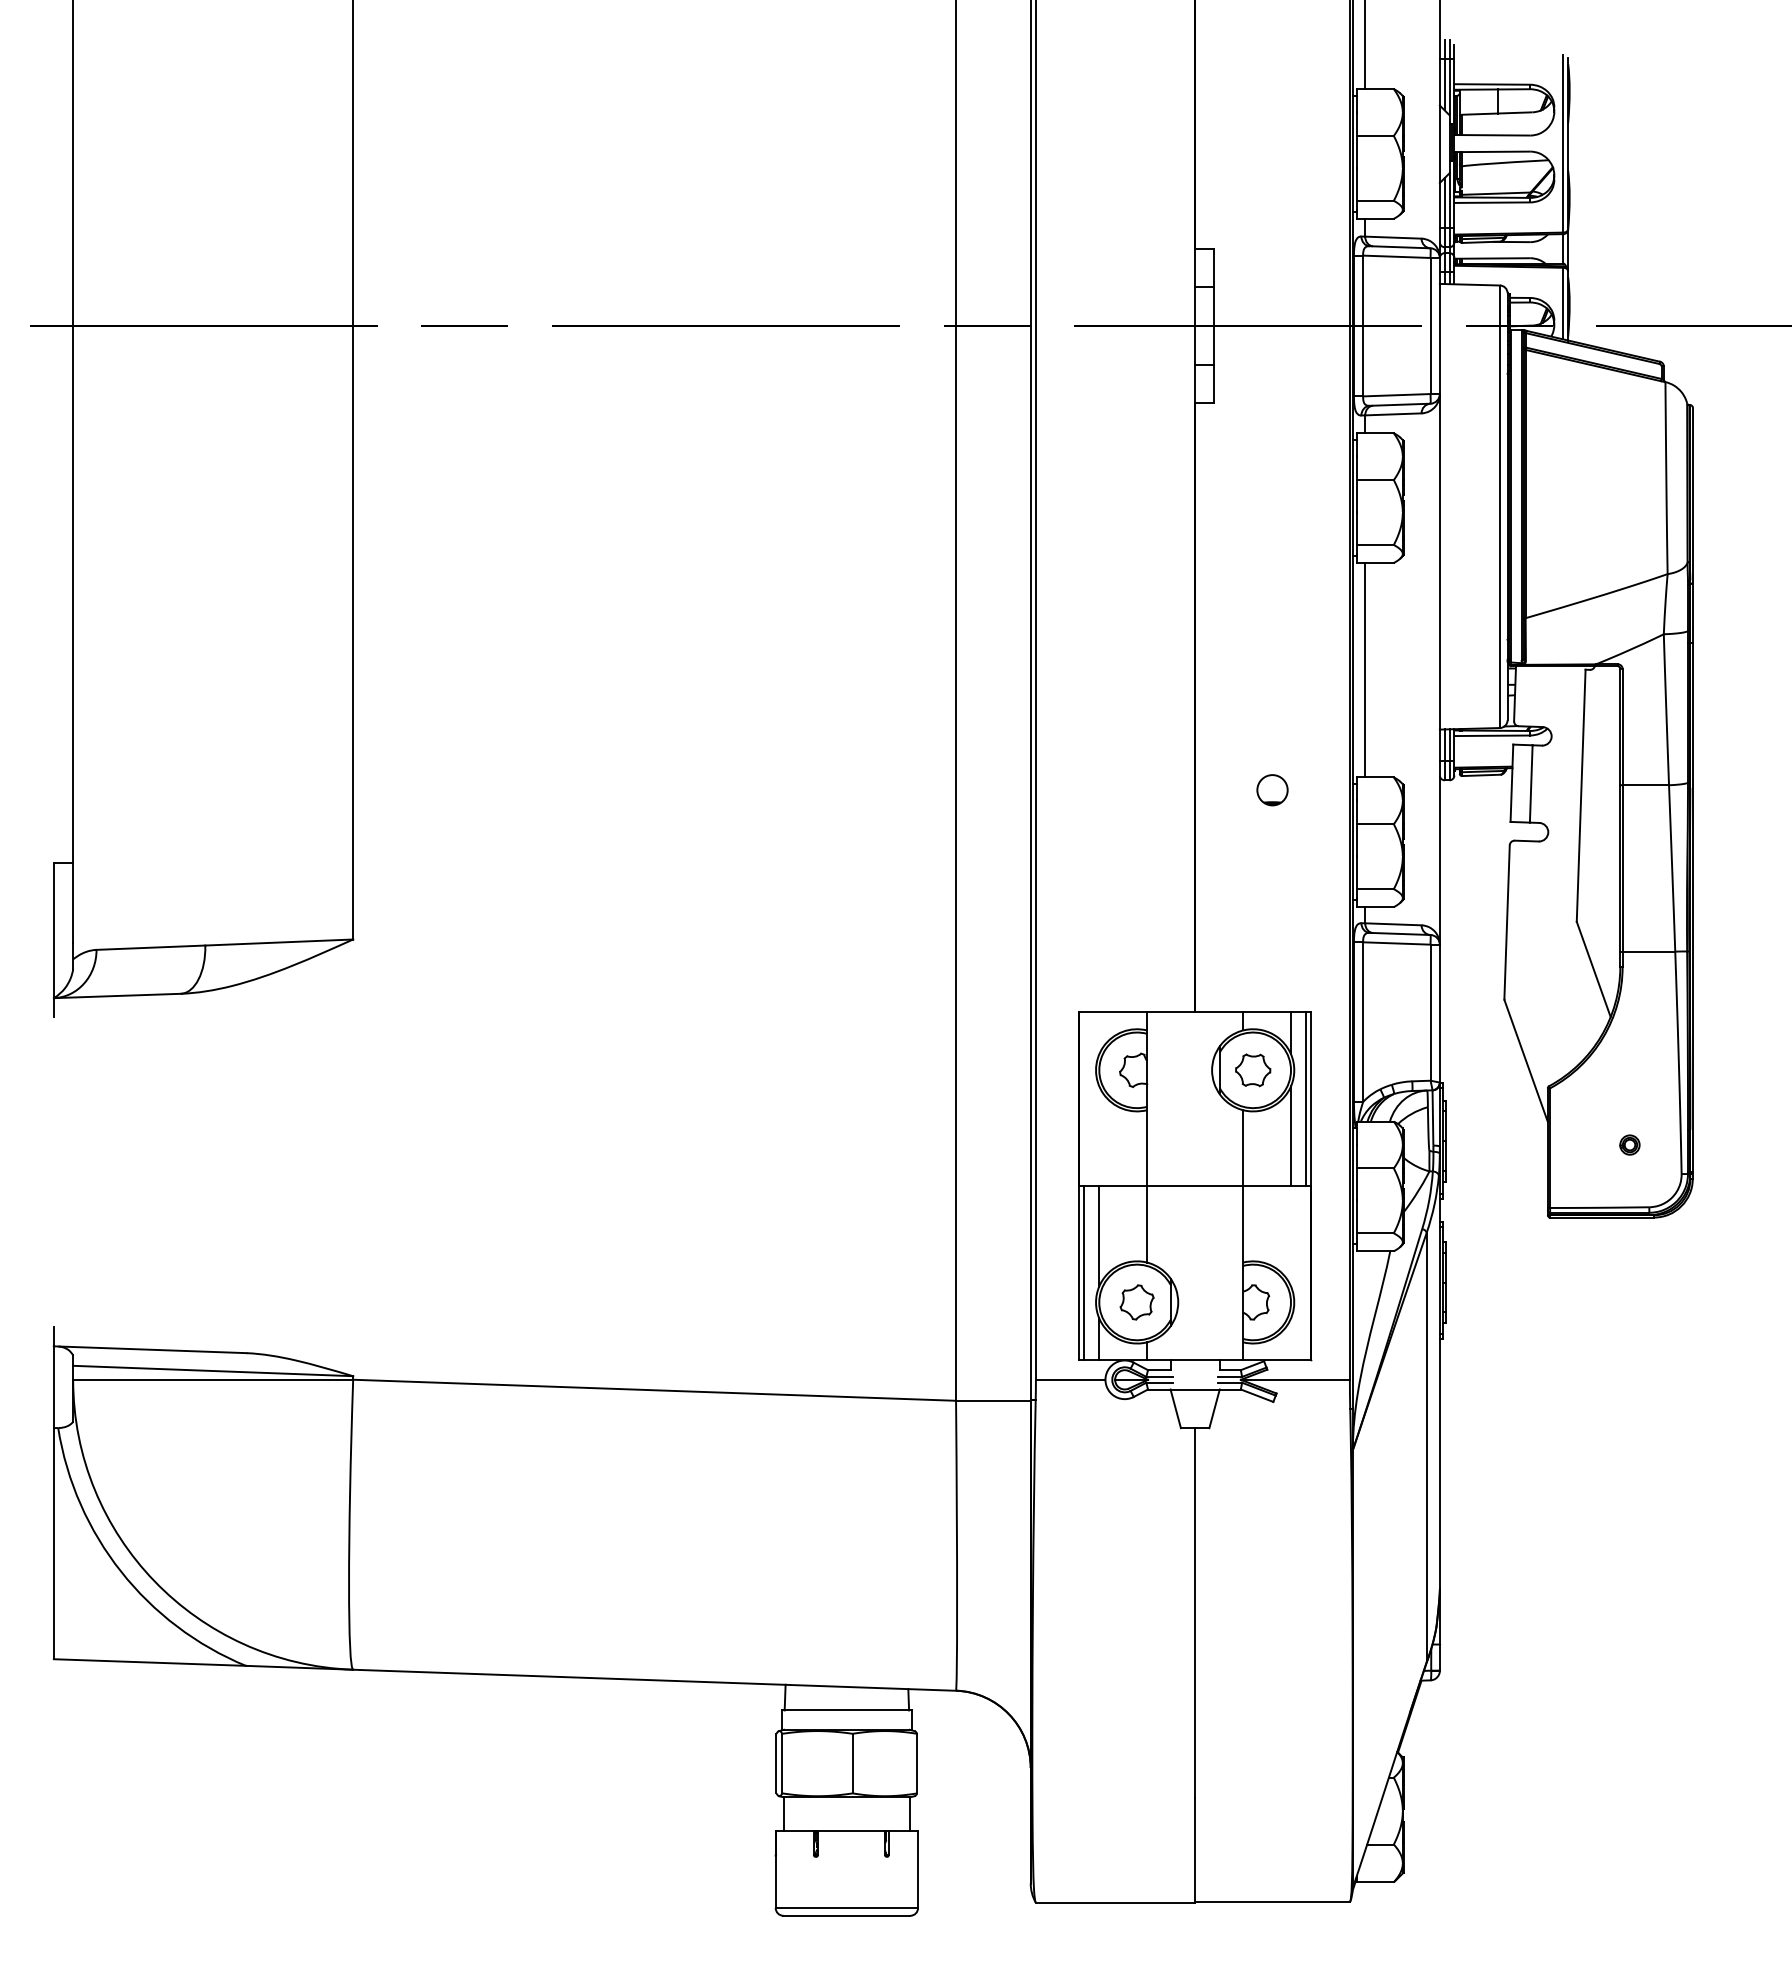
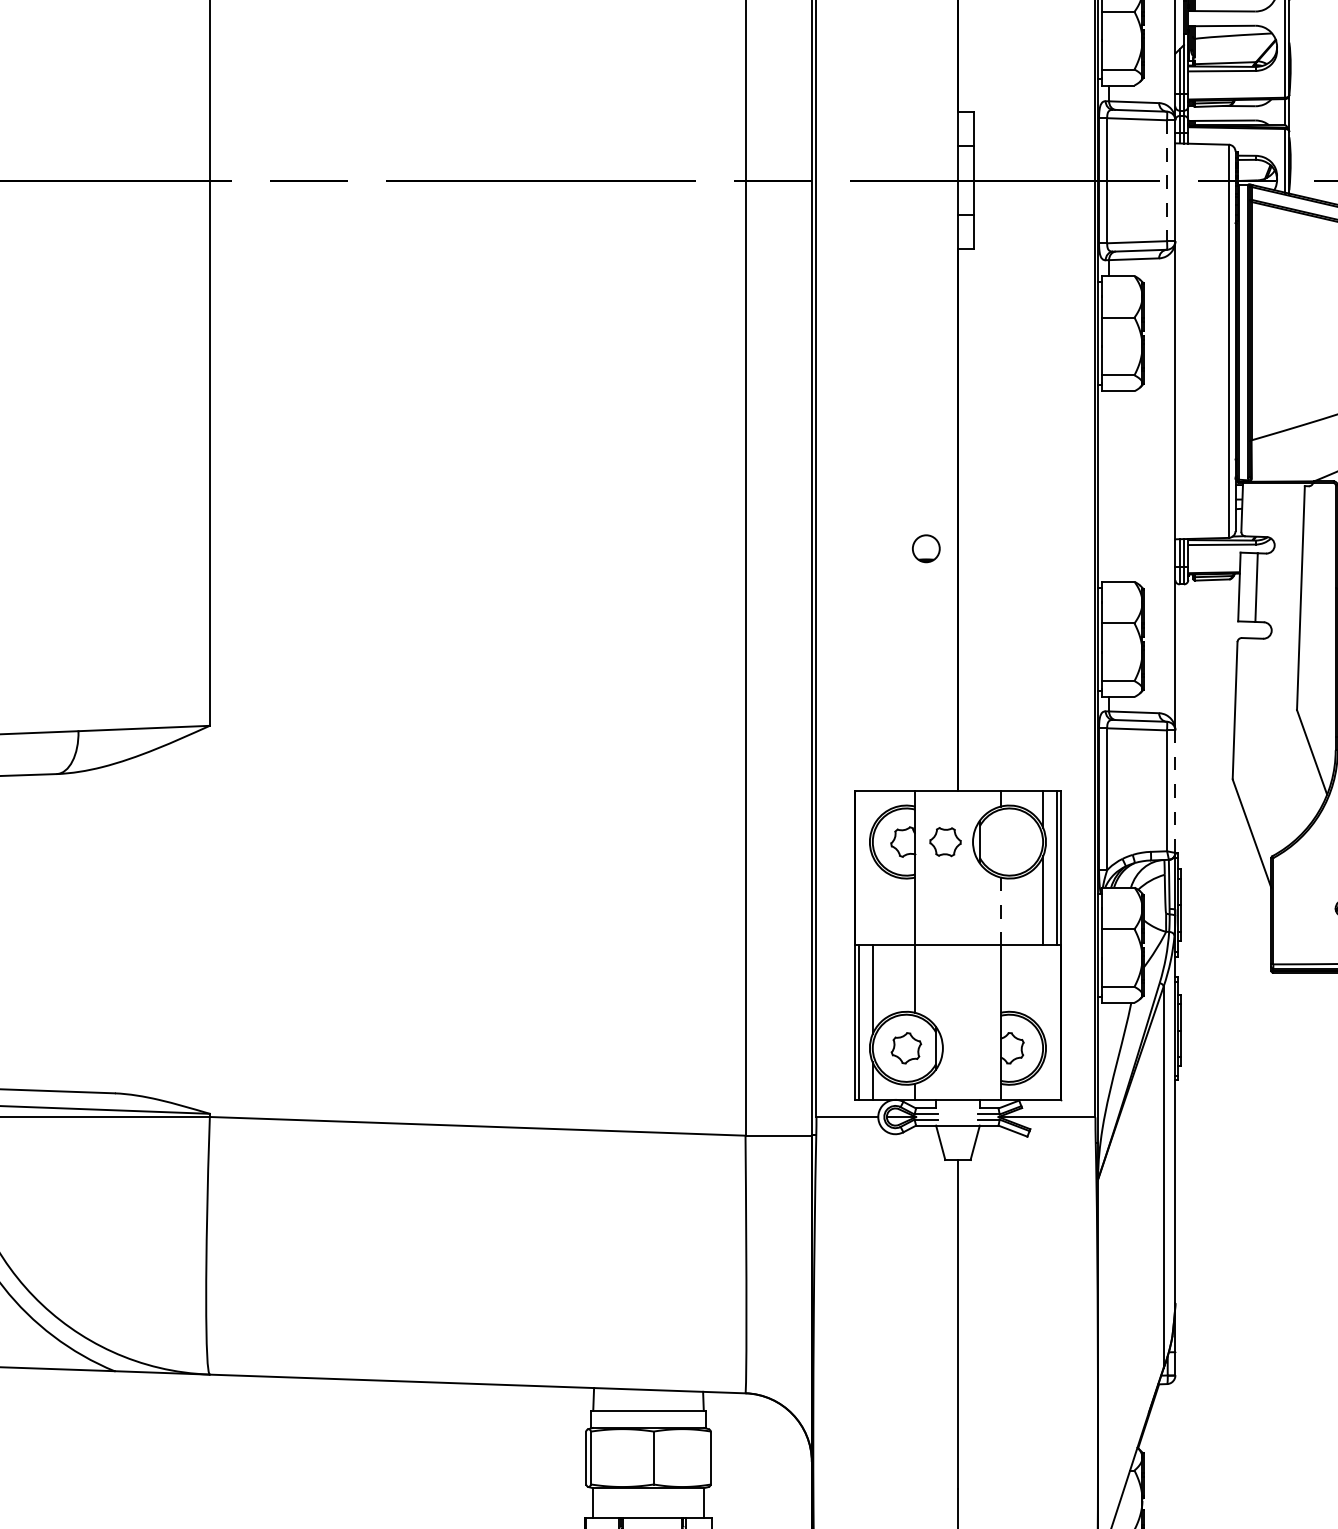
line: (1430, 326) -> (1167, 181), solid -> dashed
line: (1365, 669) -> (1109, 485), removed
part: (1272, 790) -> (926, 549), moved
line: (1439, 1013) -> (1175, 791), solid -> dashed
part: (1253, 1070) -> (945, 842), moved
line: (1243, 1148) -> (1000, 911), solid -> dashed

